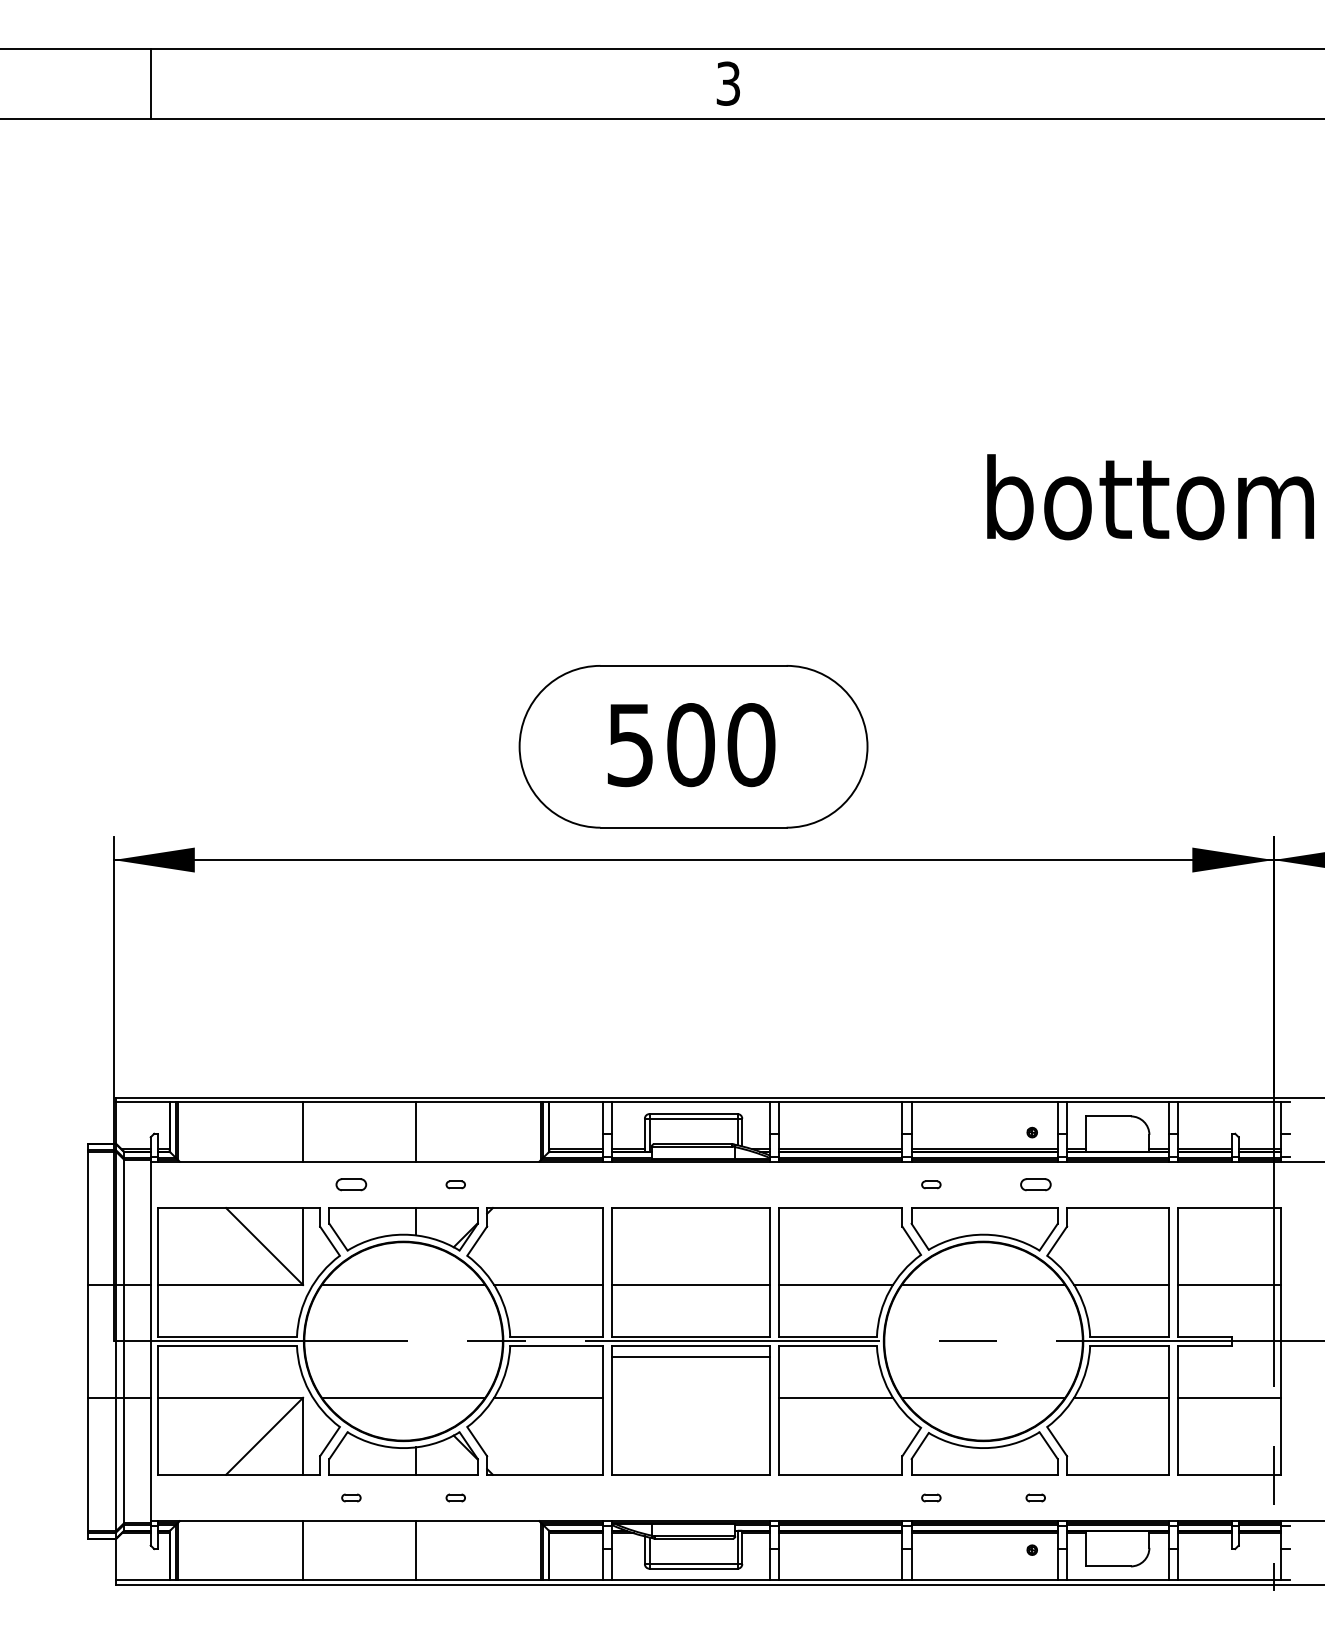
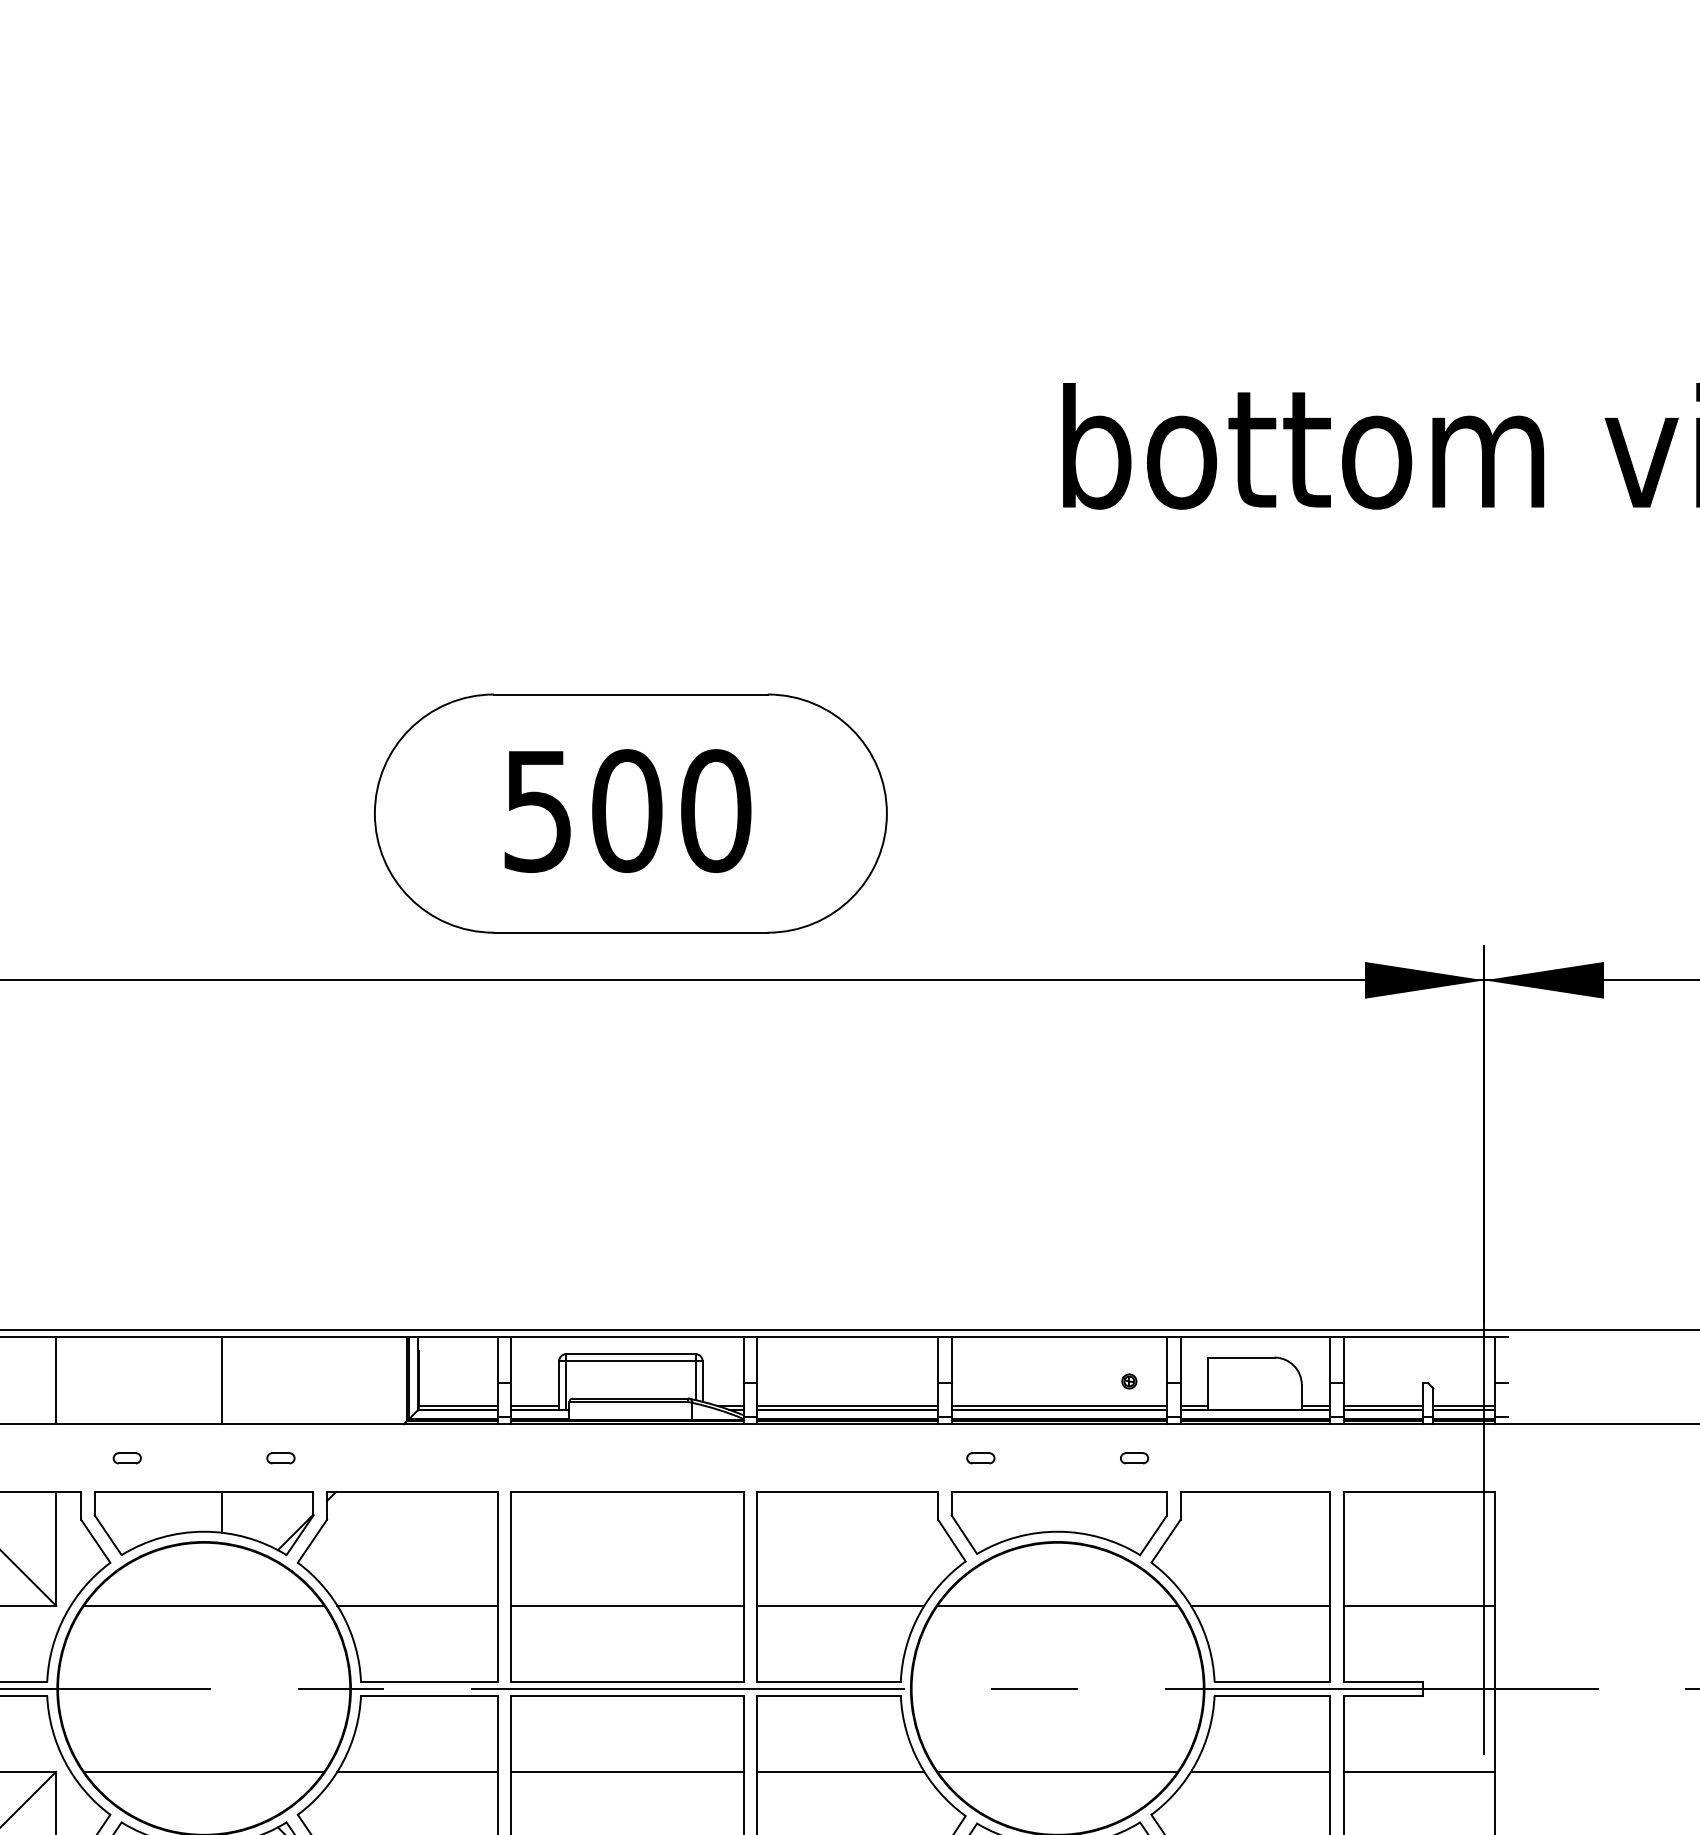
part: (351, 1184) -> (127, 1457), size x0.62
part: (1035, 1184) -> (1134, 1457), size x0.62
line: (691, 1356) -> (627, 1771), moved

